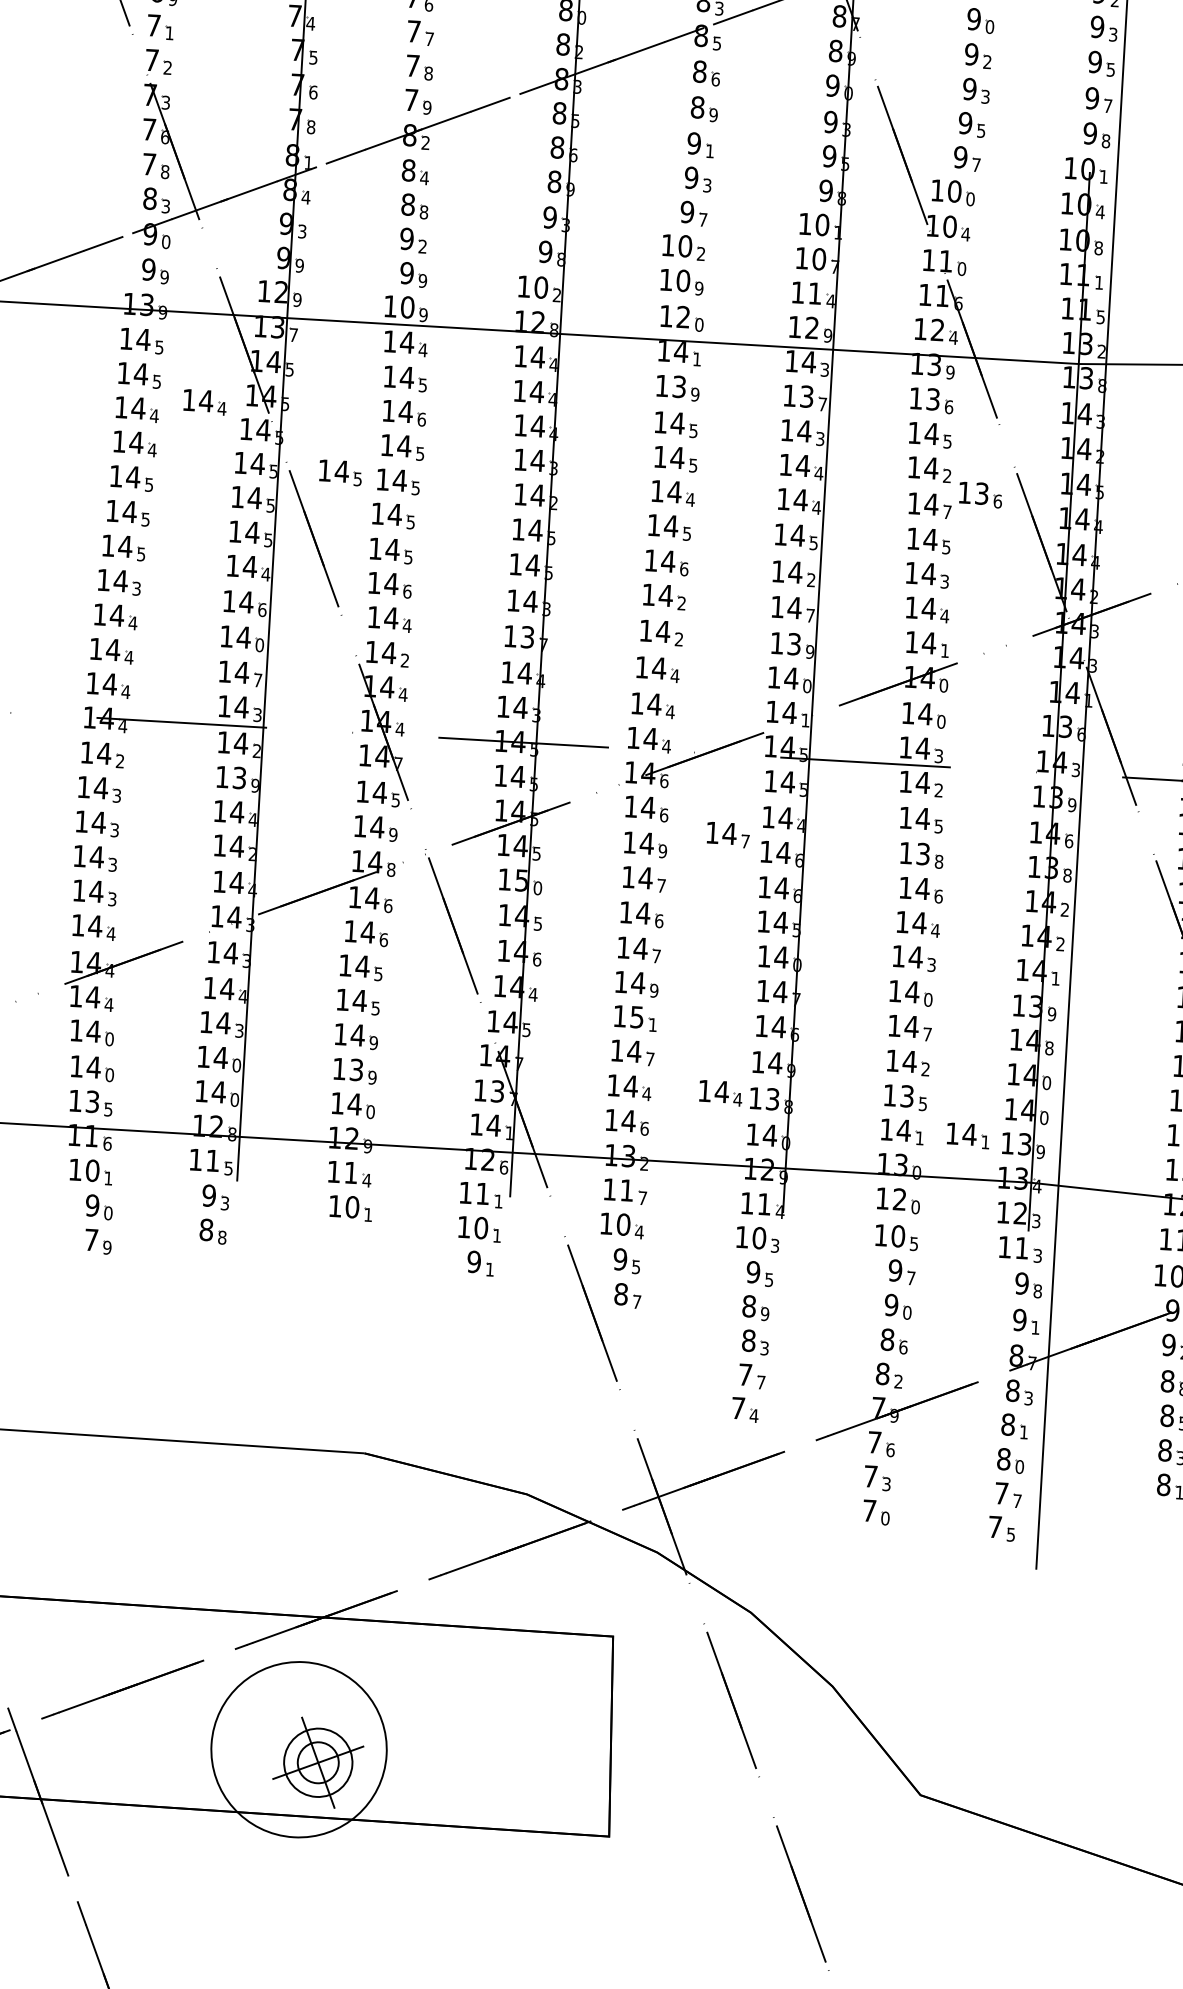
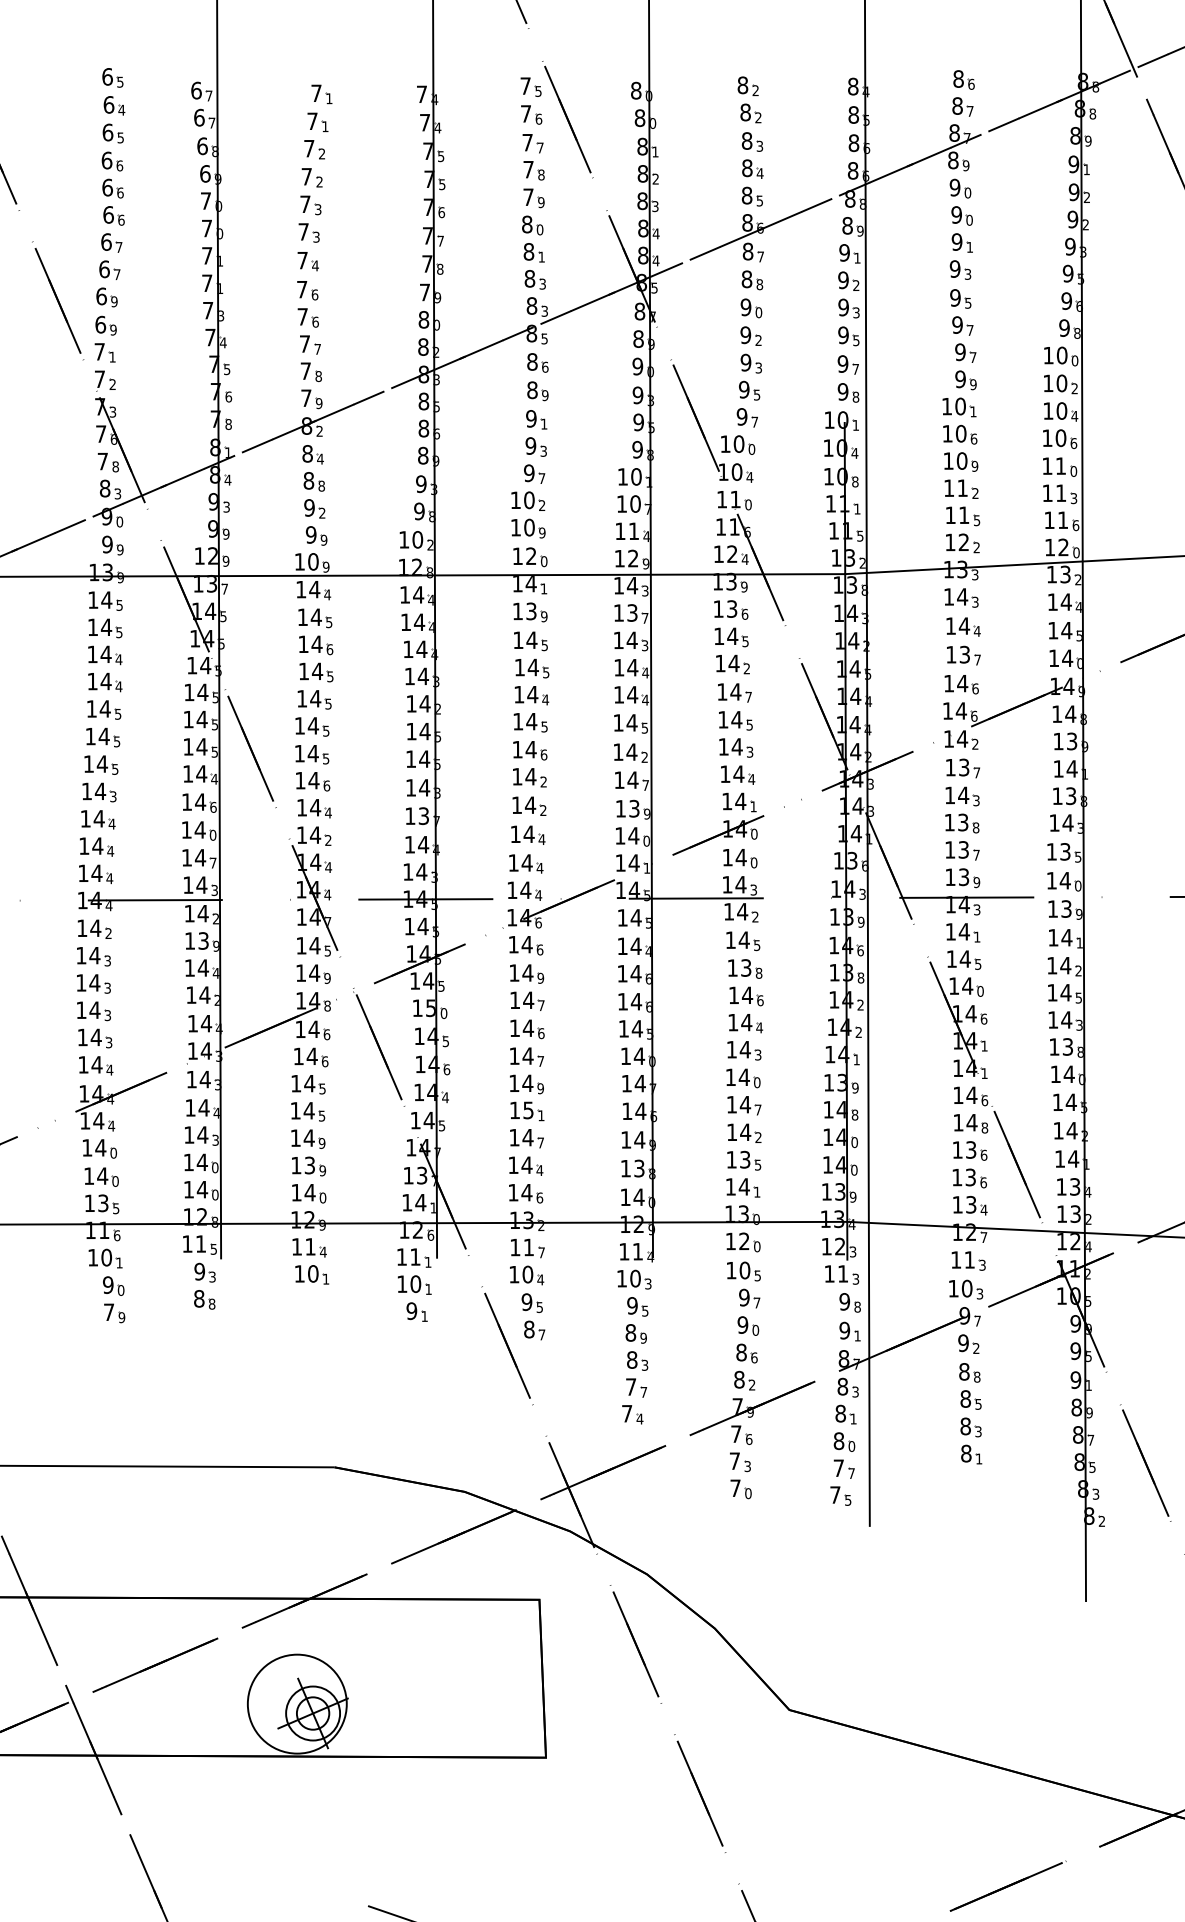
part: (205, 402) -> (158, 646), removed
part: (340, 472) -> (268, 695), removed
part: (981, 494) -> (774, 681), removed
part: (728, 833) -> (591, 961), removed
part: (721, 1092) -> (598, 1165), removed
part: (968, 1135) -> (795, 1187), removed
circle: (298, 1748) -> (296, 1703), size x0.71

